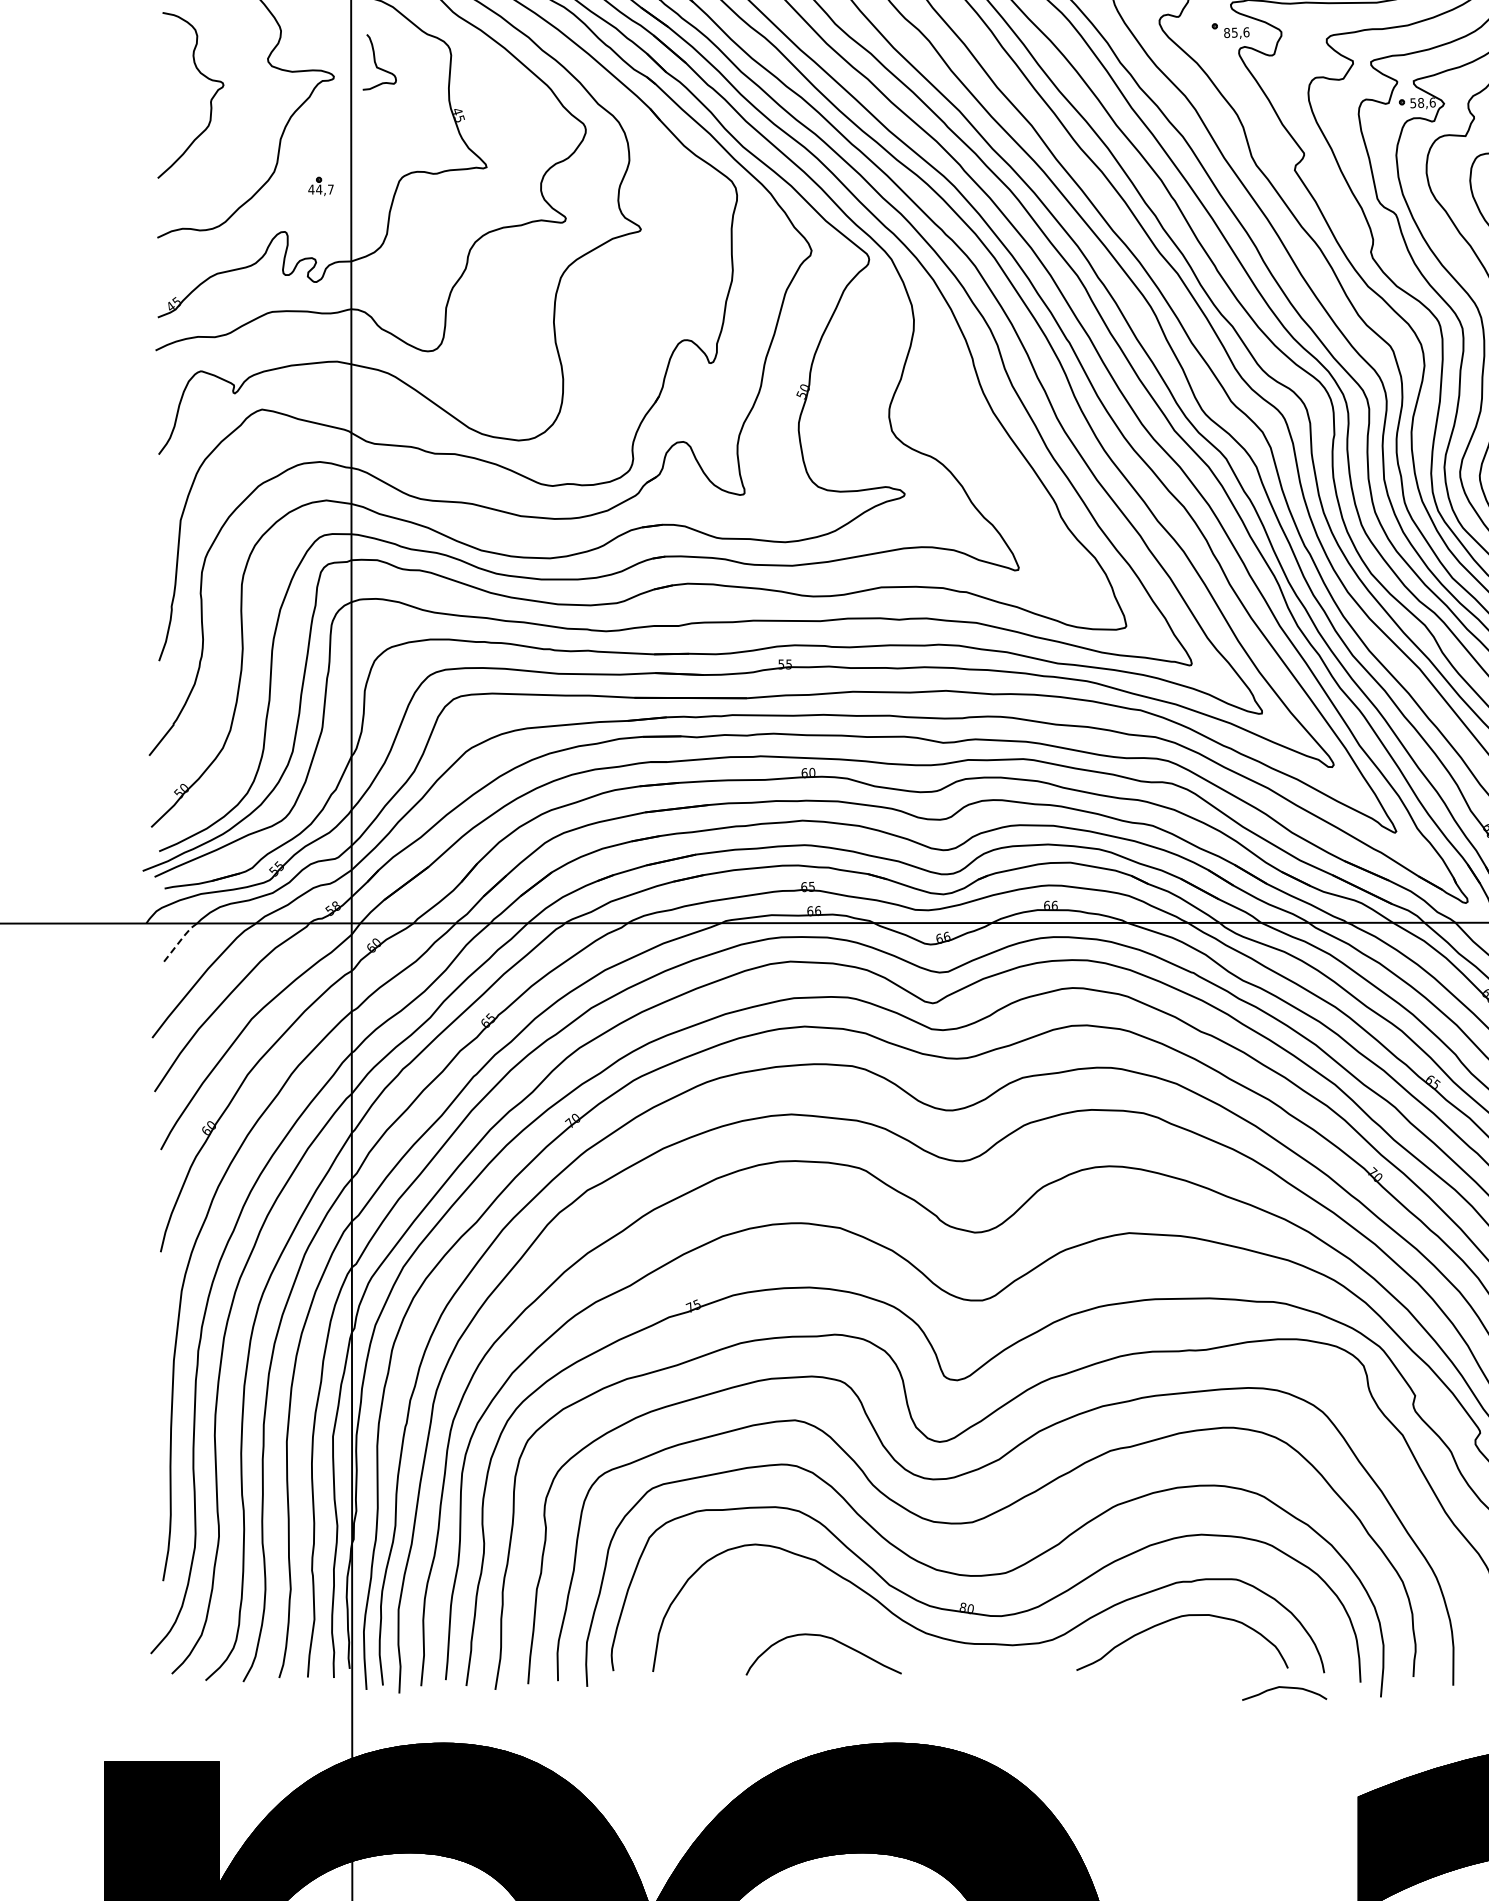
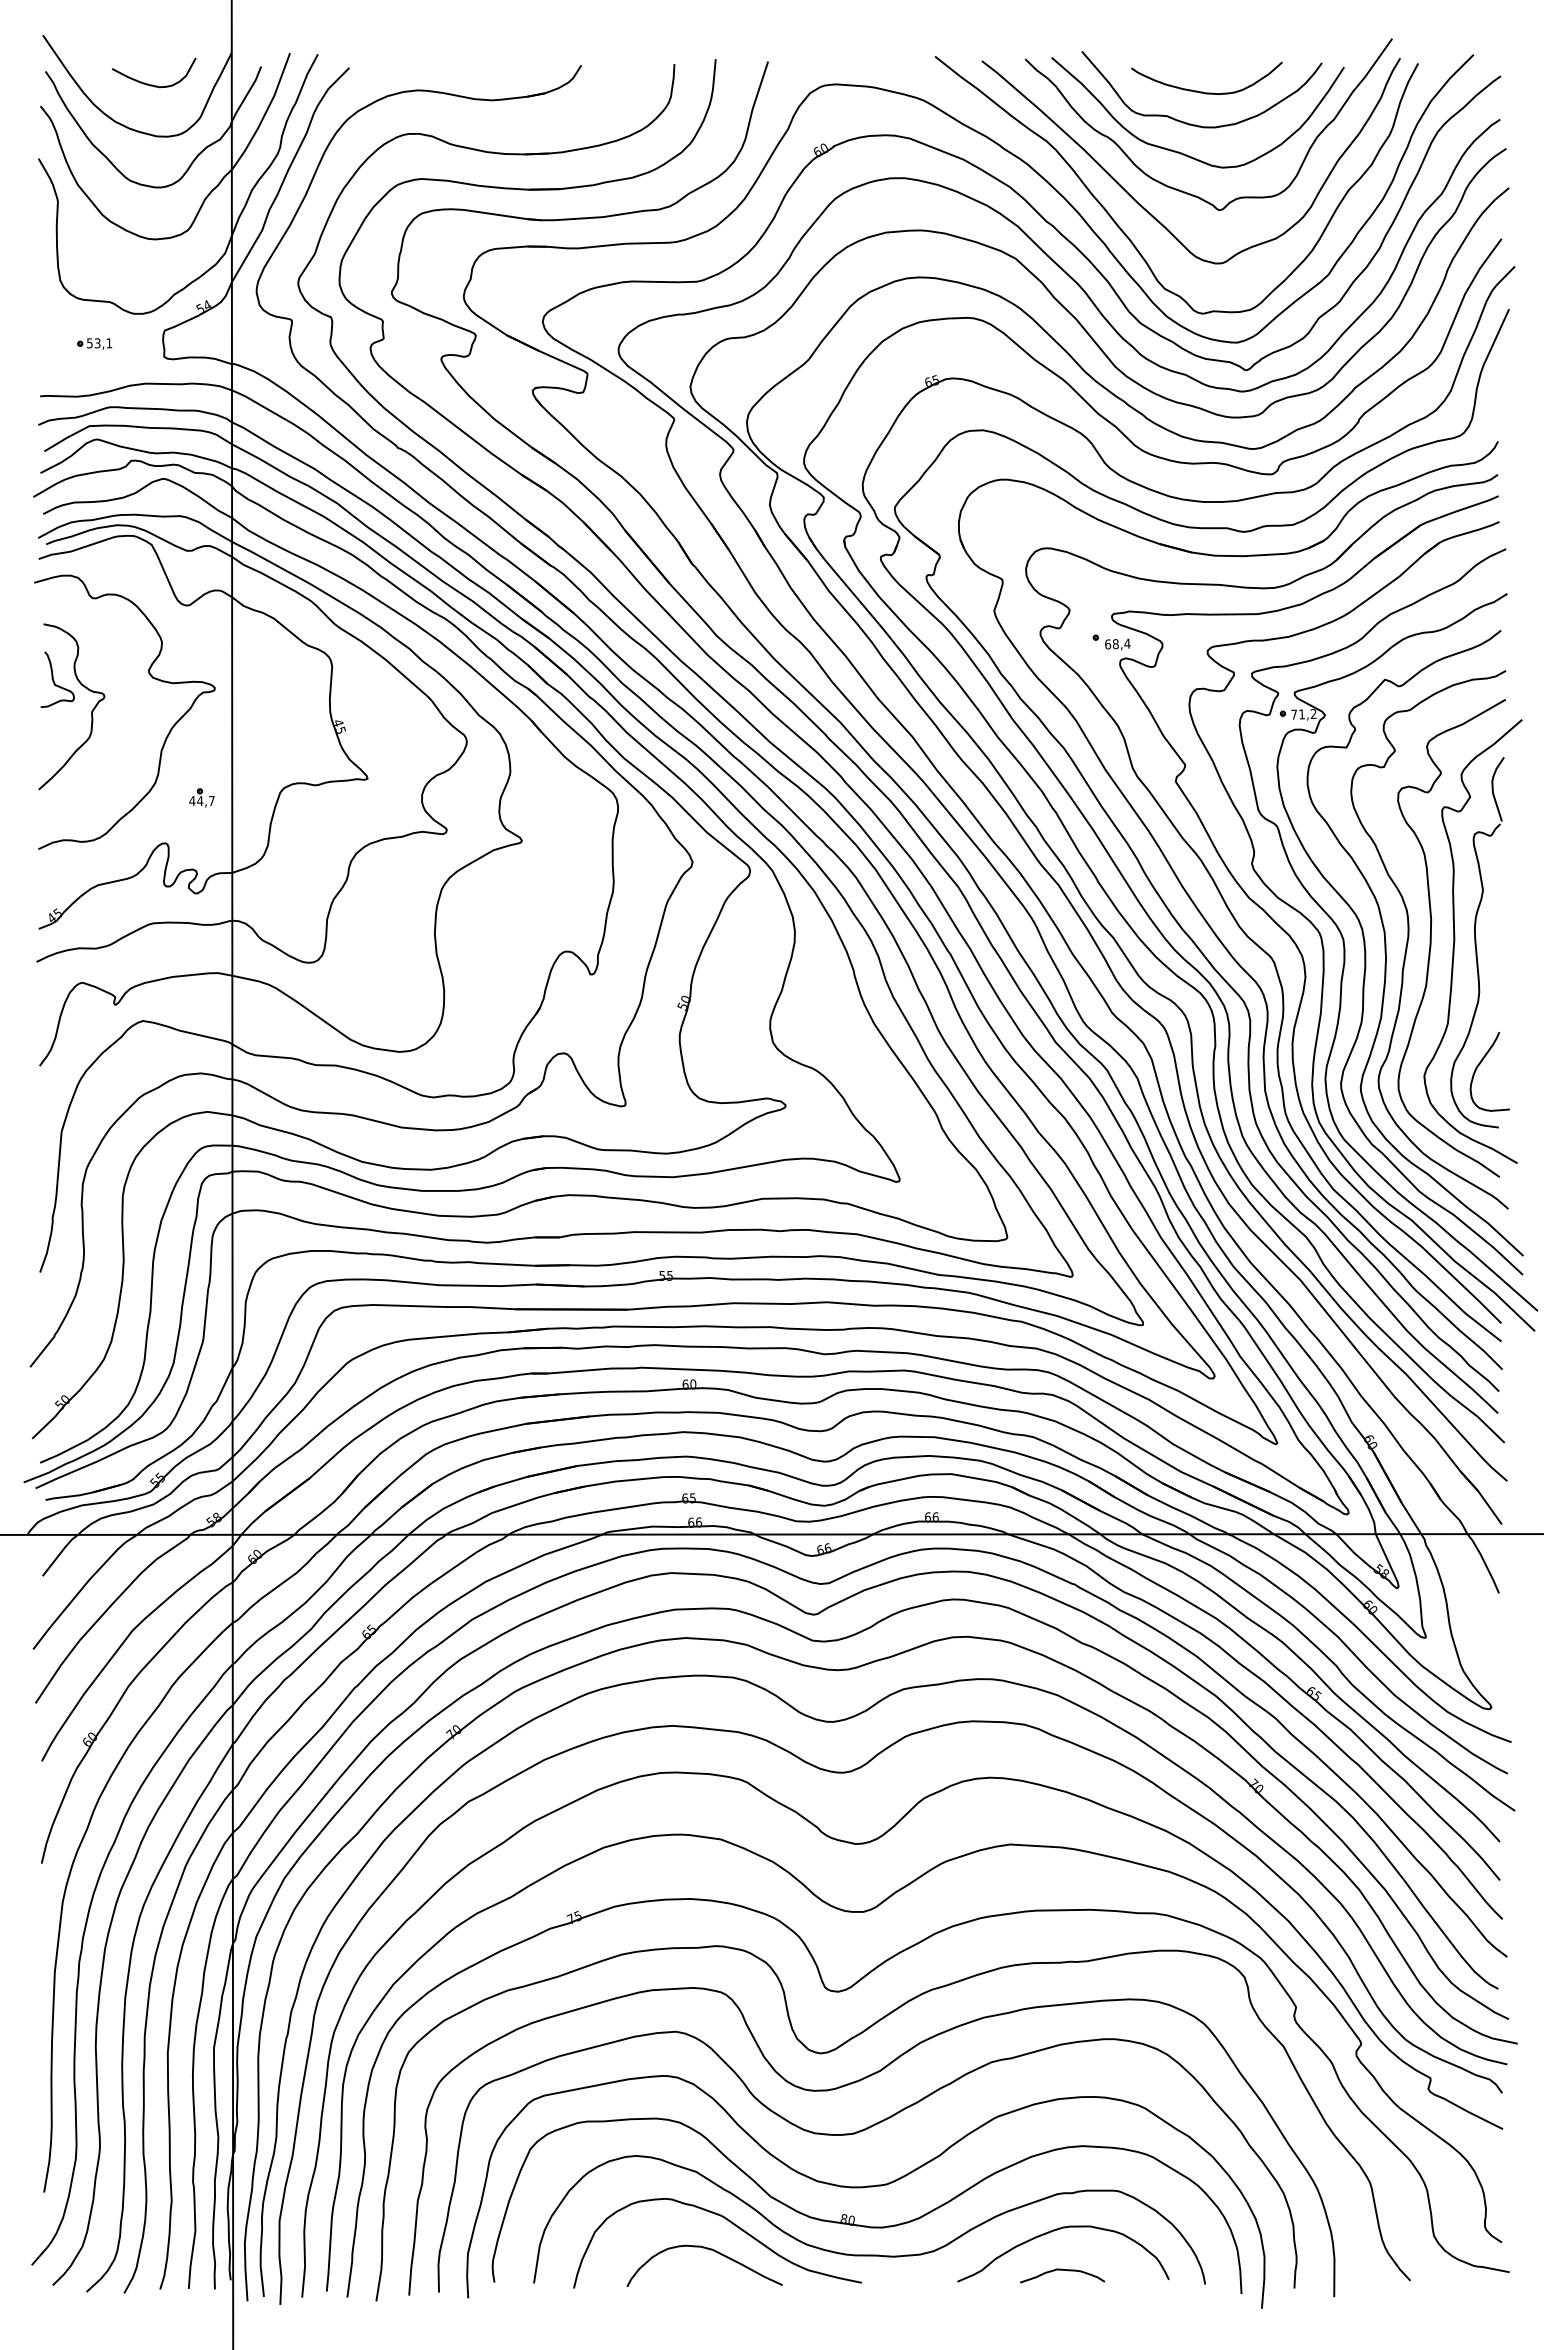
text: (1236, 32) -> (1117, 643), 85,6 -> 68,4
curve: (376, 63) -> (54, 680), moved
text: (1422, 103) -> (1303, 714), 58,6 -> 71,2
line: (179, 942) -> (60, 1553), dashed -> solid
curve: (848, 1611) -> (729, 2222), added
curve: (1284, 1688) -> (1062, 2270), moved

